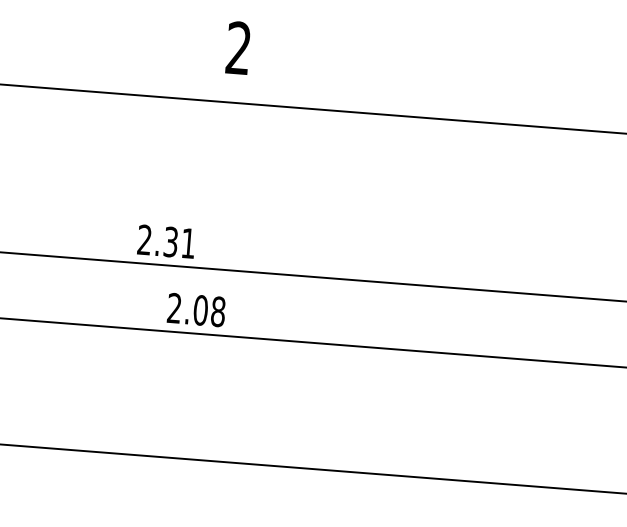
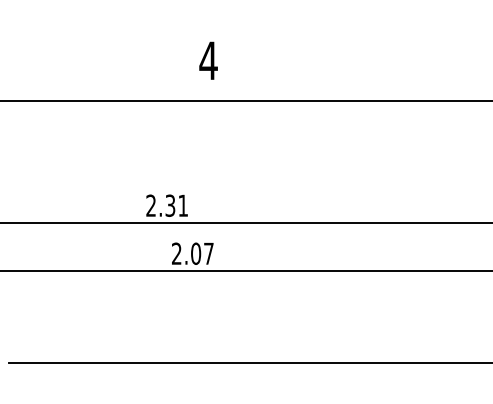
text: (238, 47) -> (208, 60), 2 -> 4
text: (217, 311) -> (208, 253), 2.08 -> 2.07

